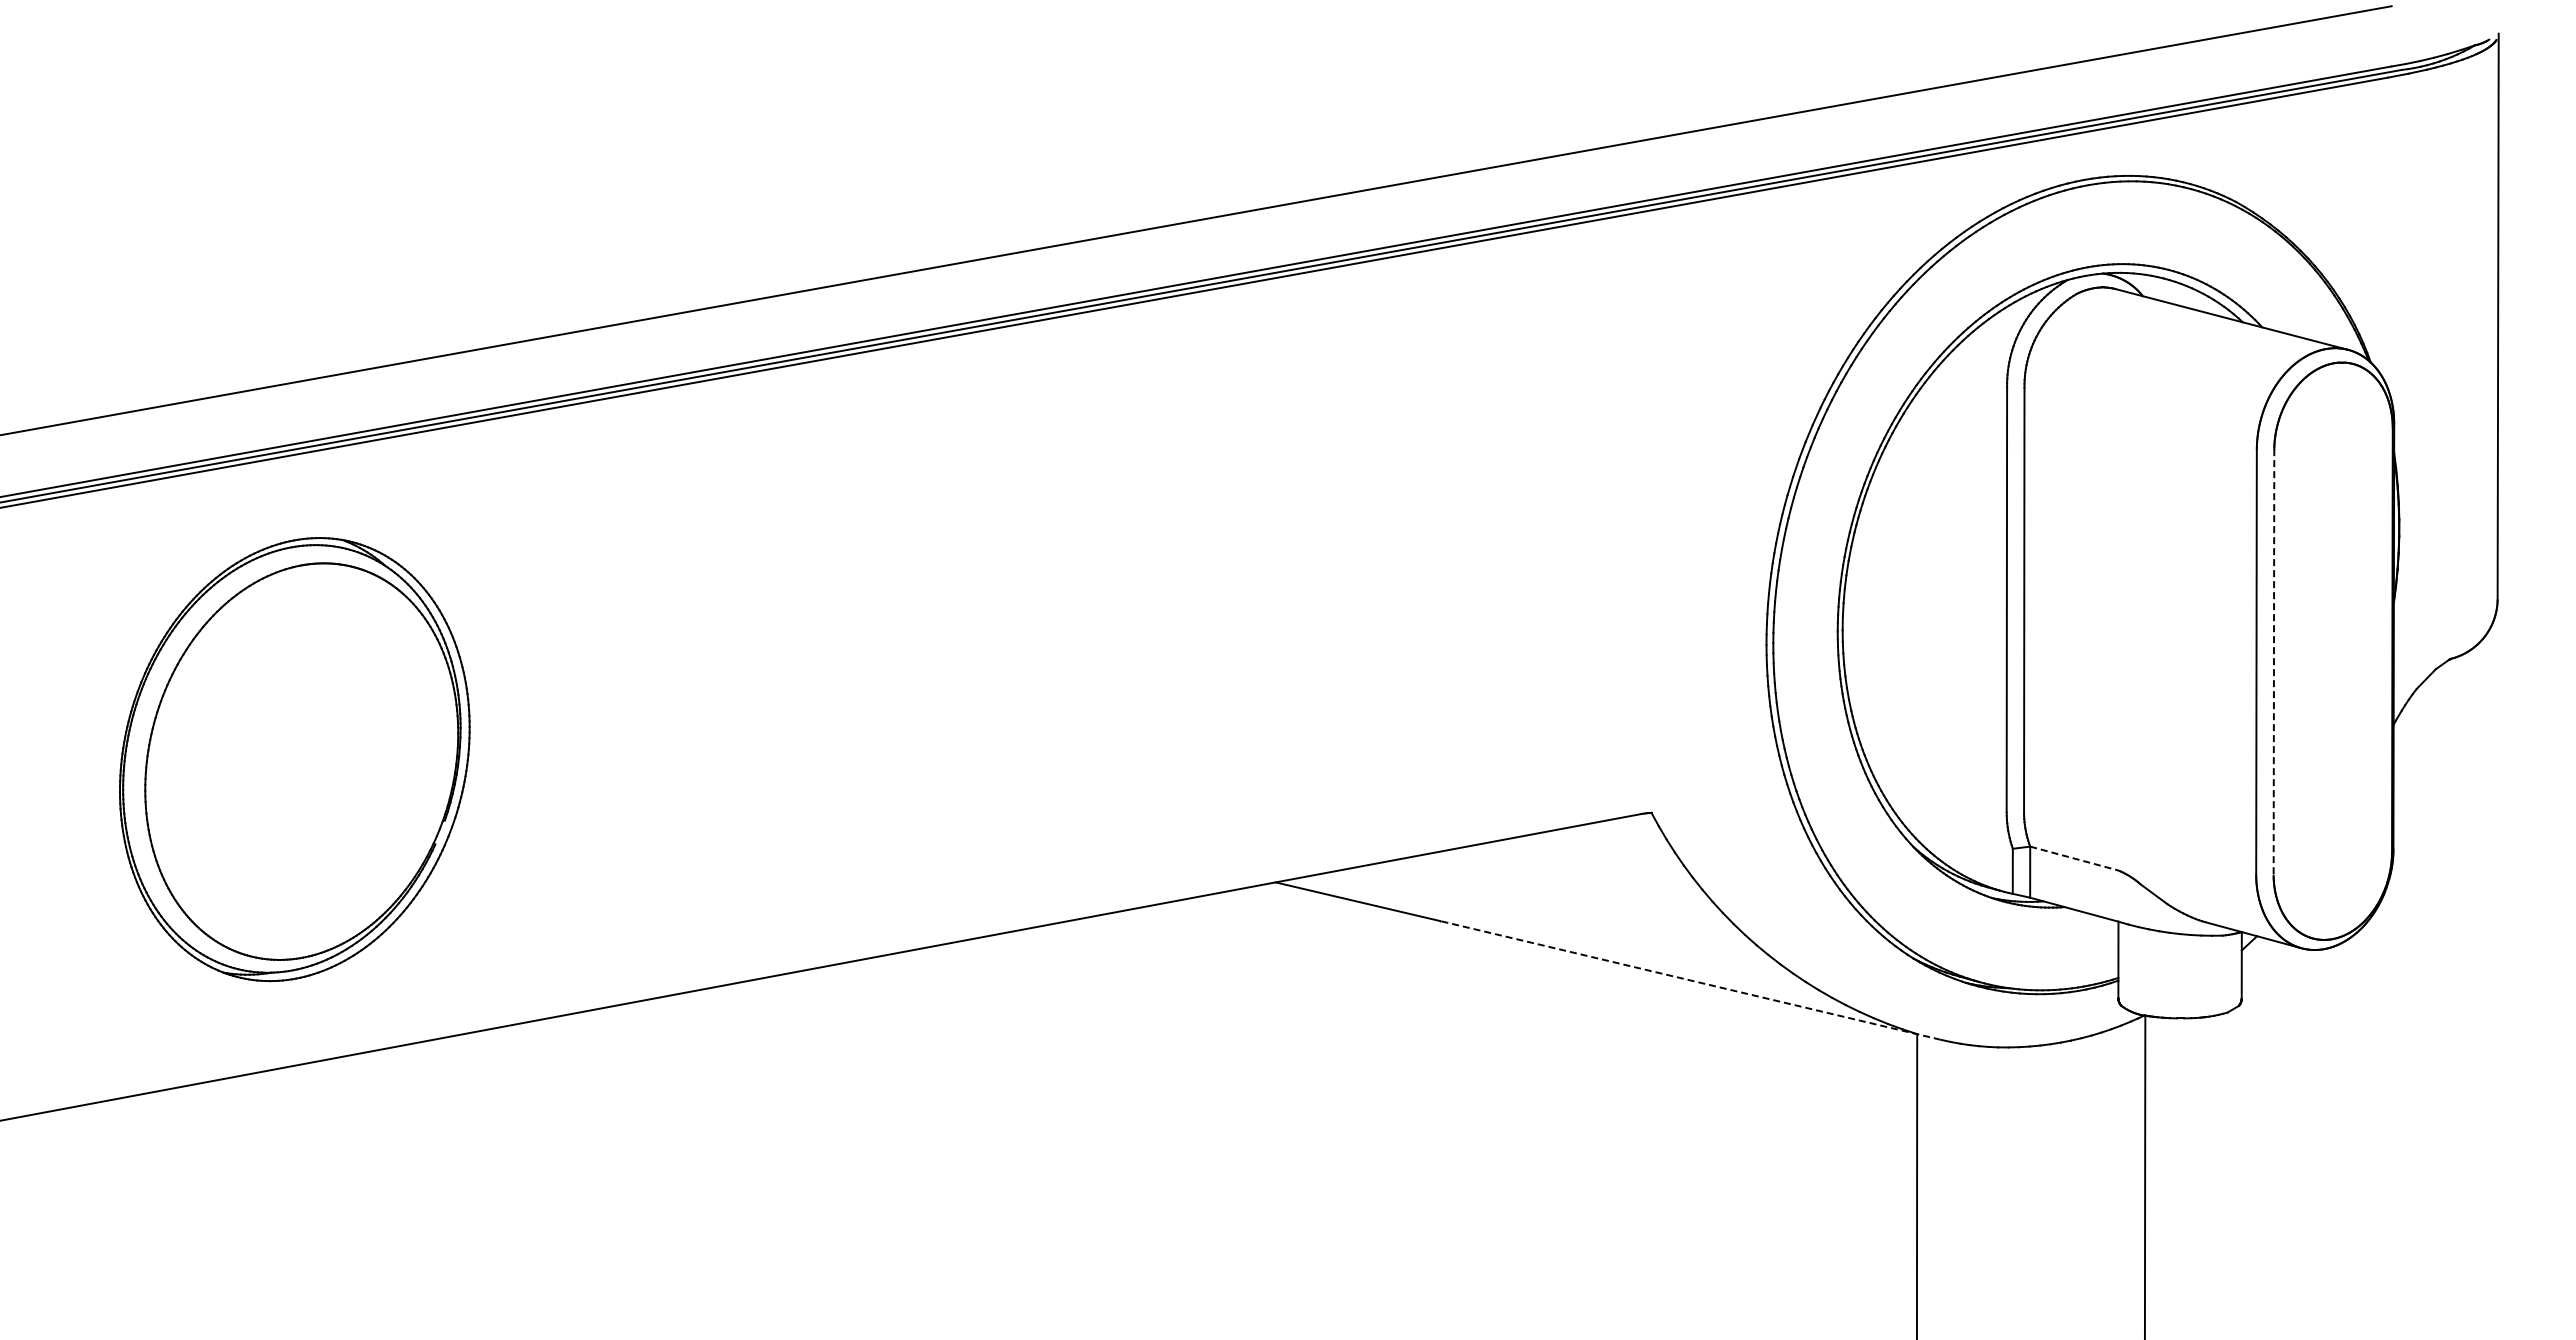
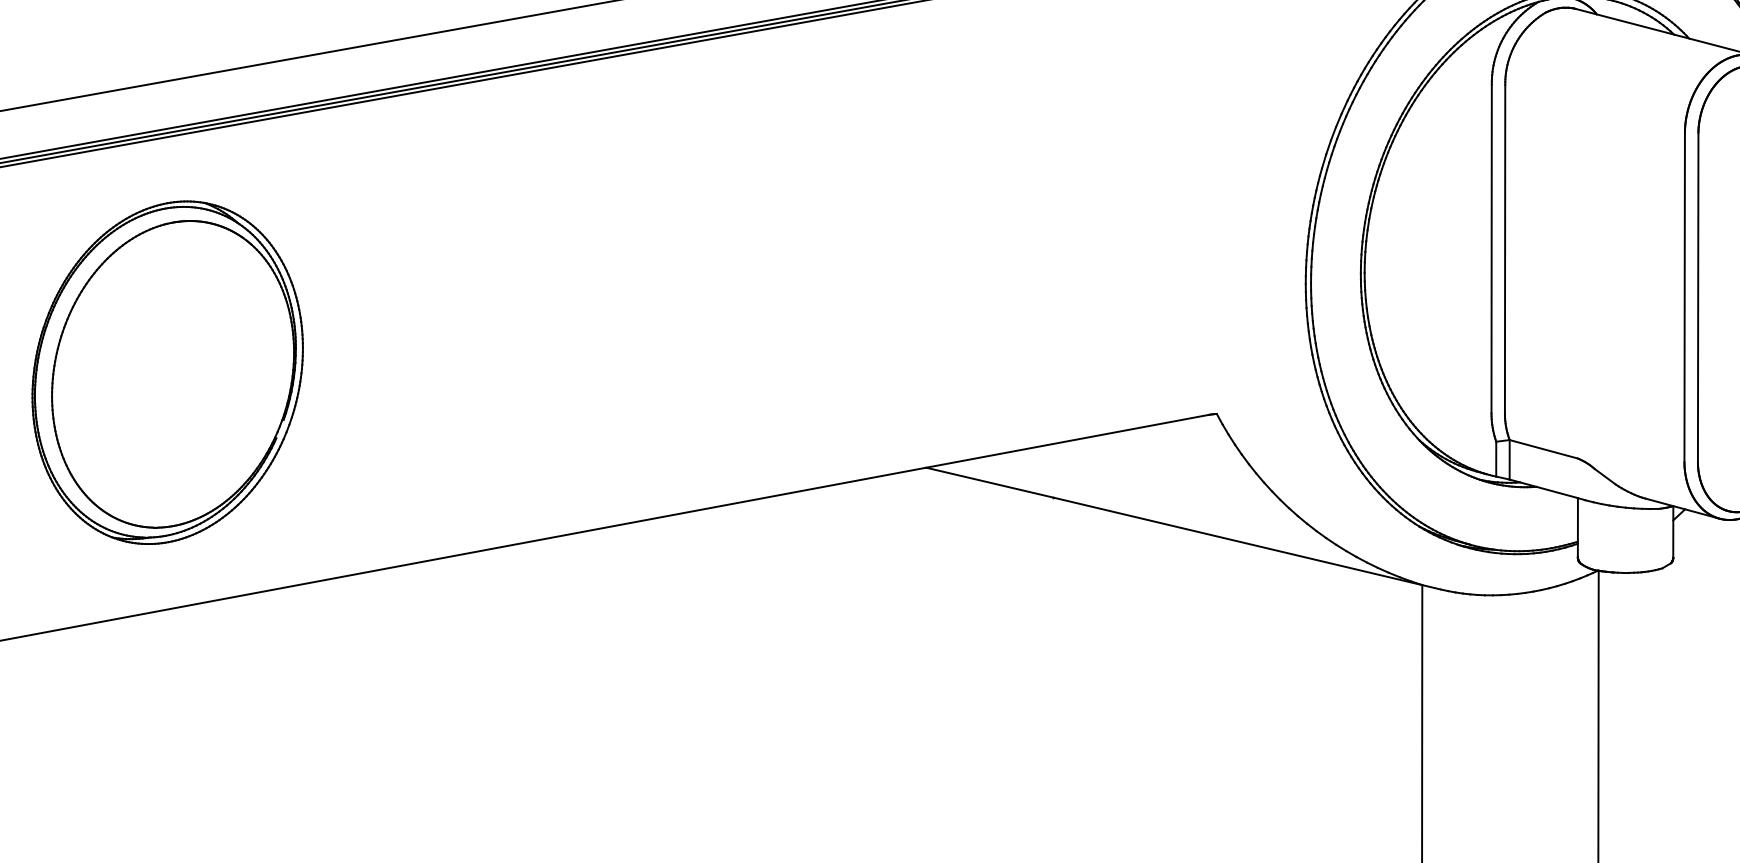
line: (2273, 662) -> (1697, 297), dashed -> solid
line: (2074, 858) -> (1543, 449), dashed -> solid
line: (1689, 980) -> (1246, 543), dashed -> solid

